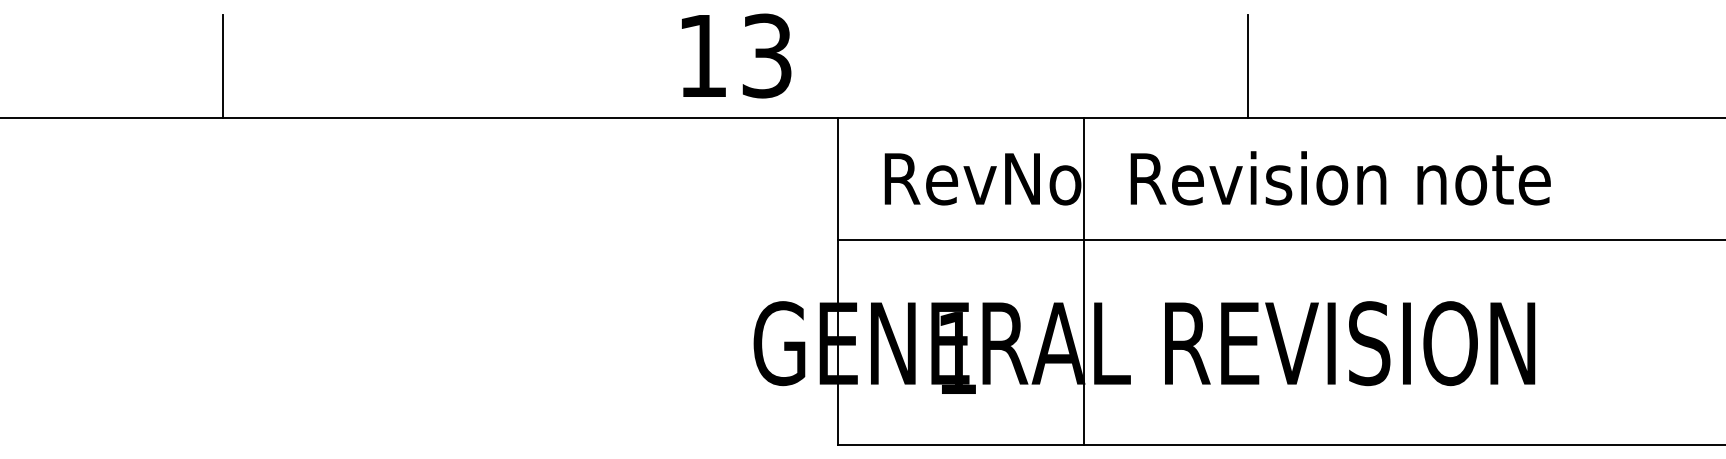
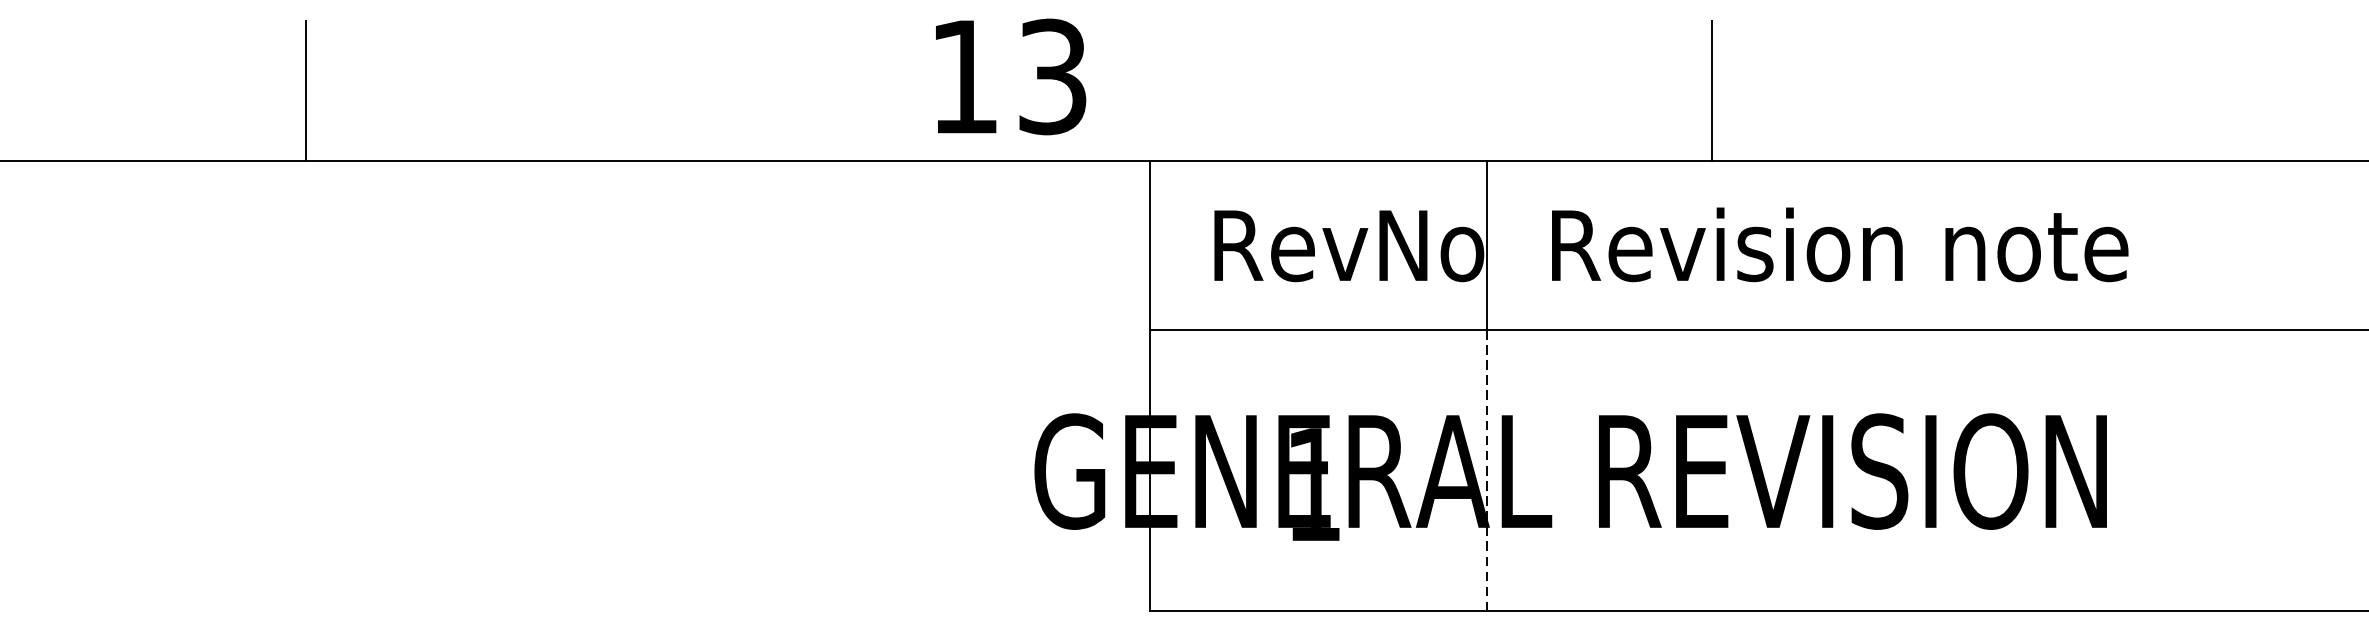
line: (1083, 343) -> (1487, 471), solid -> dashed

